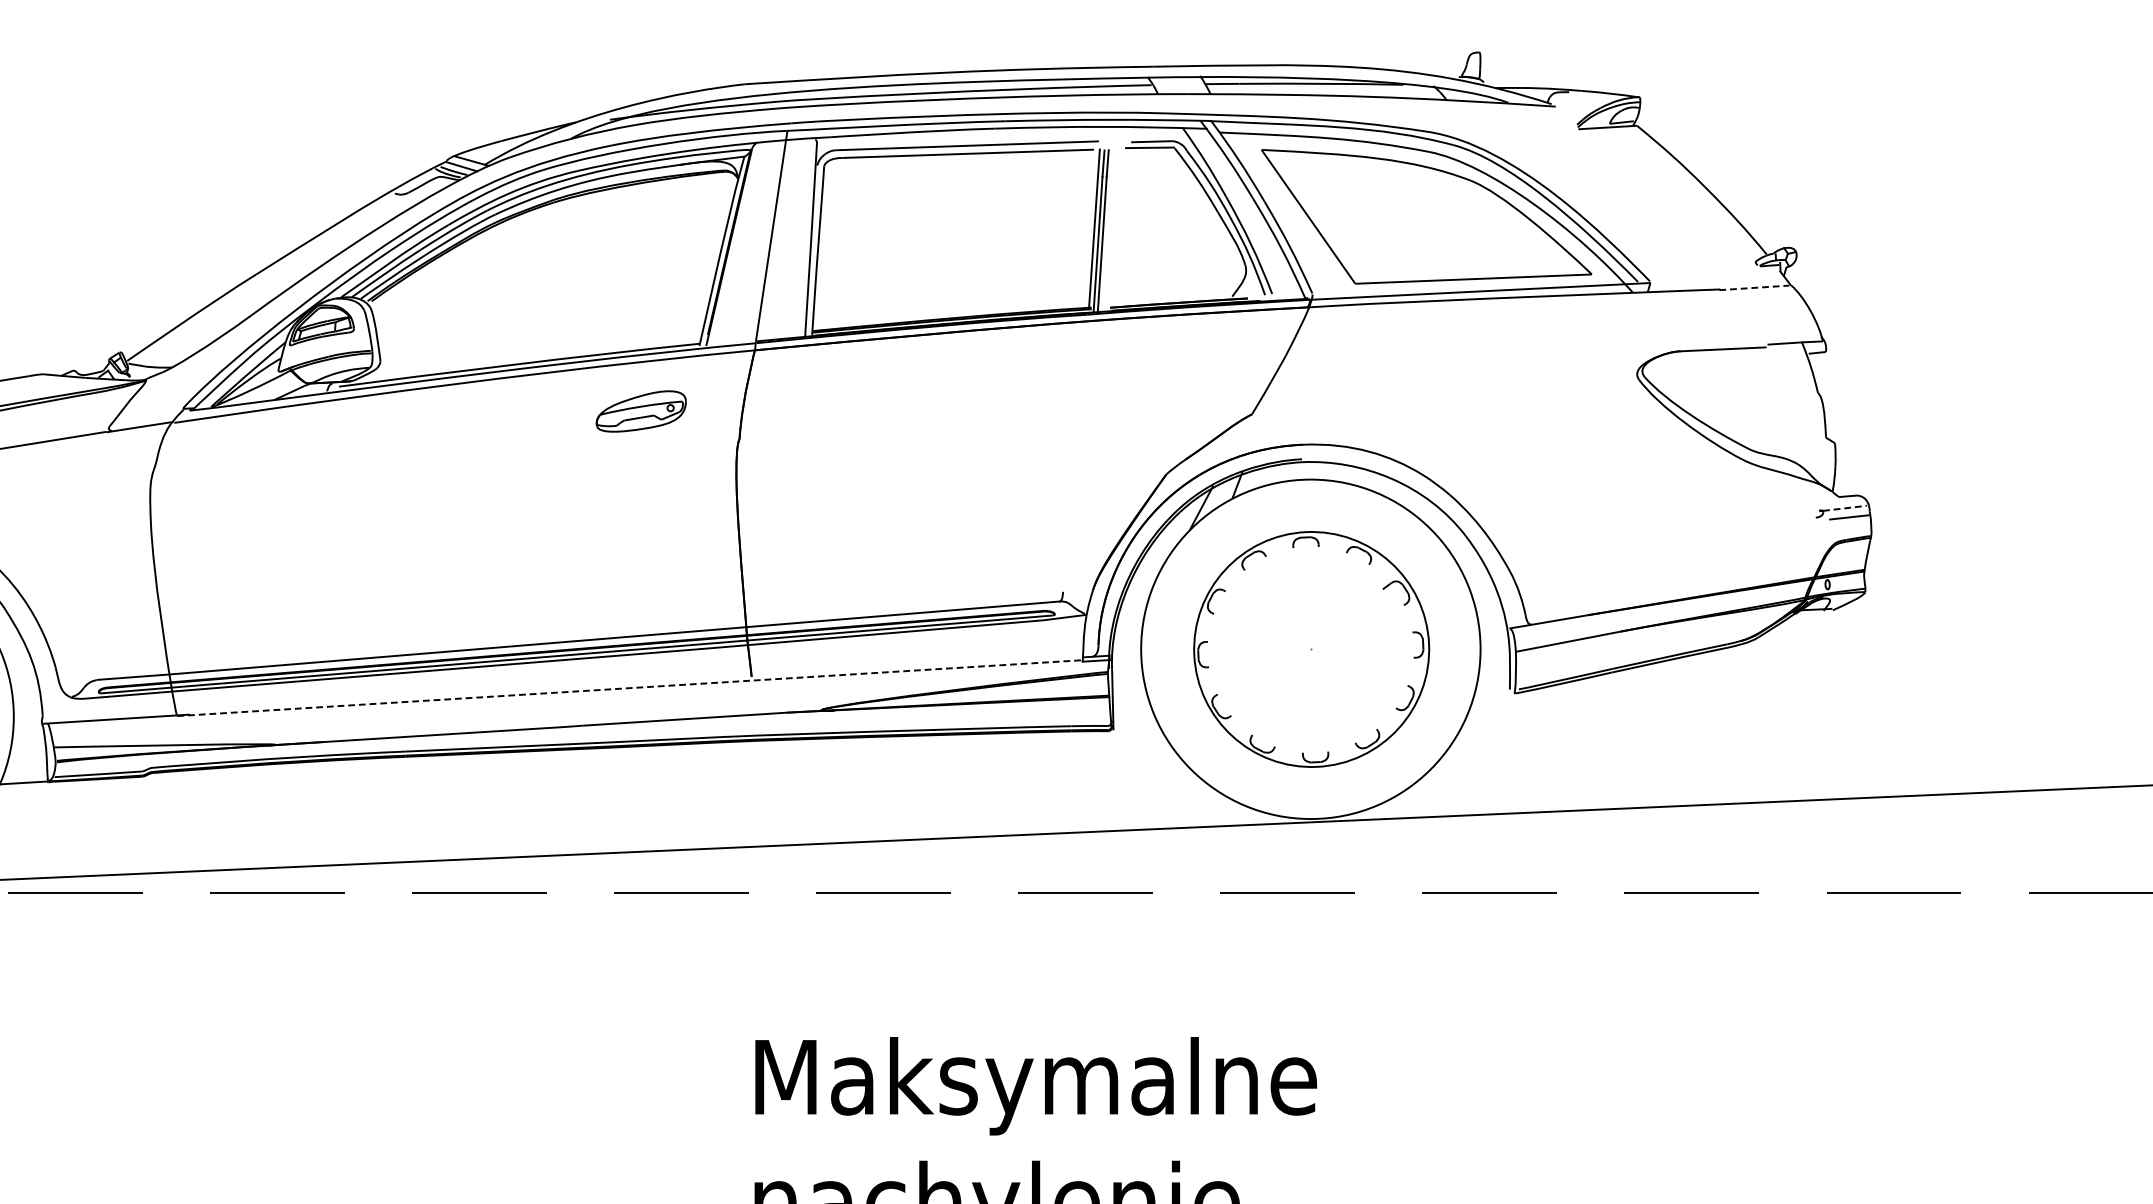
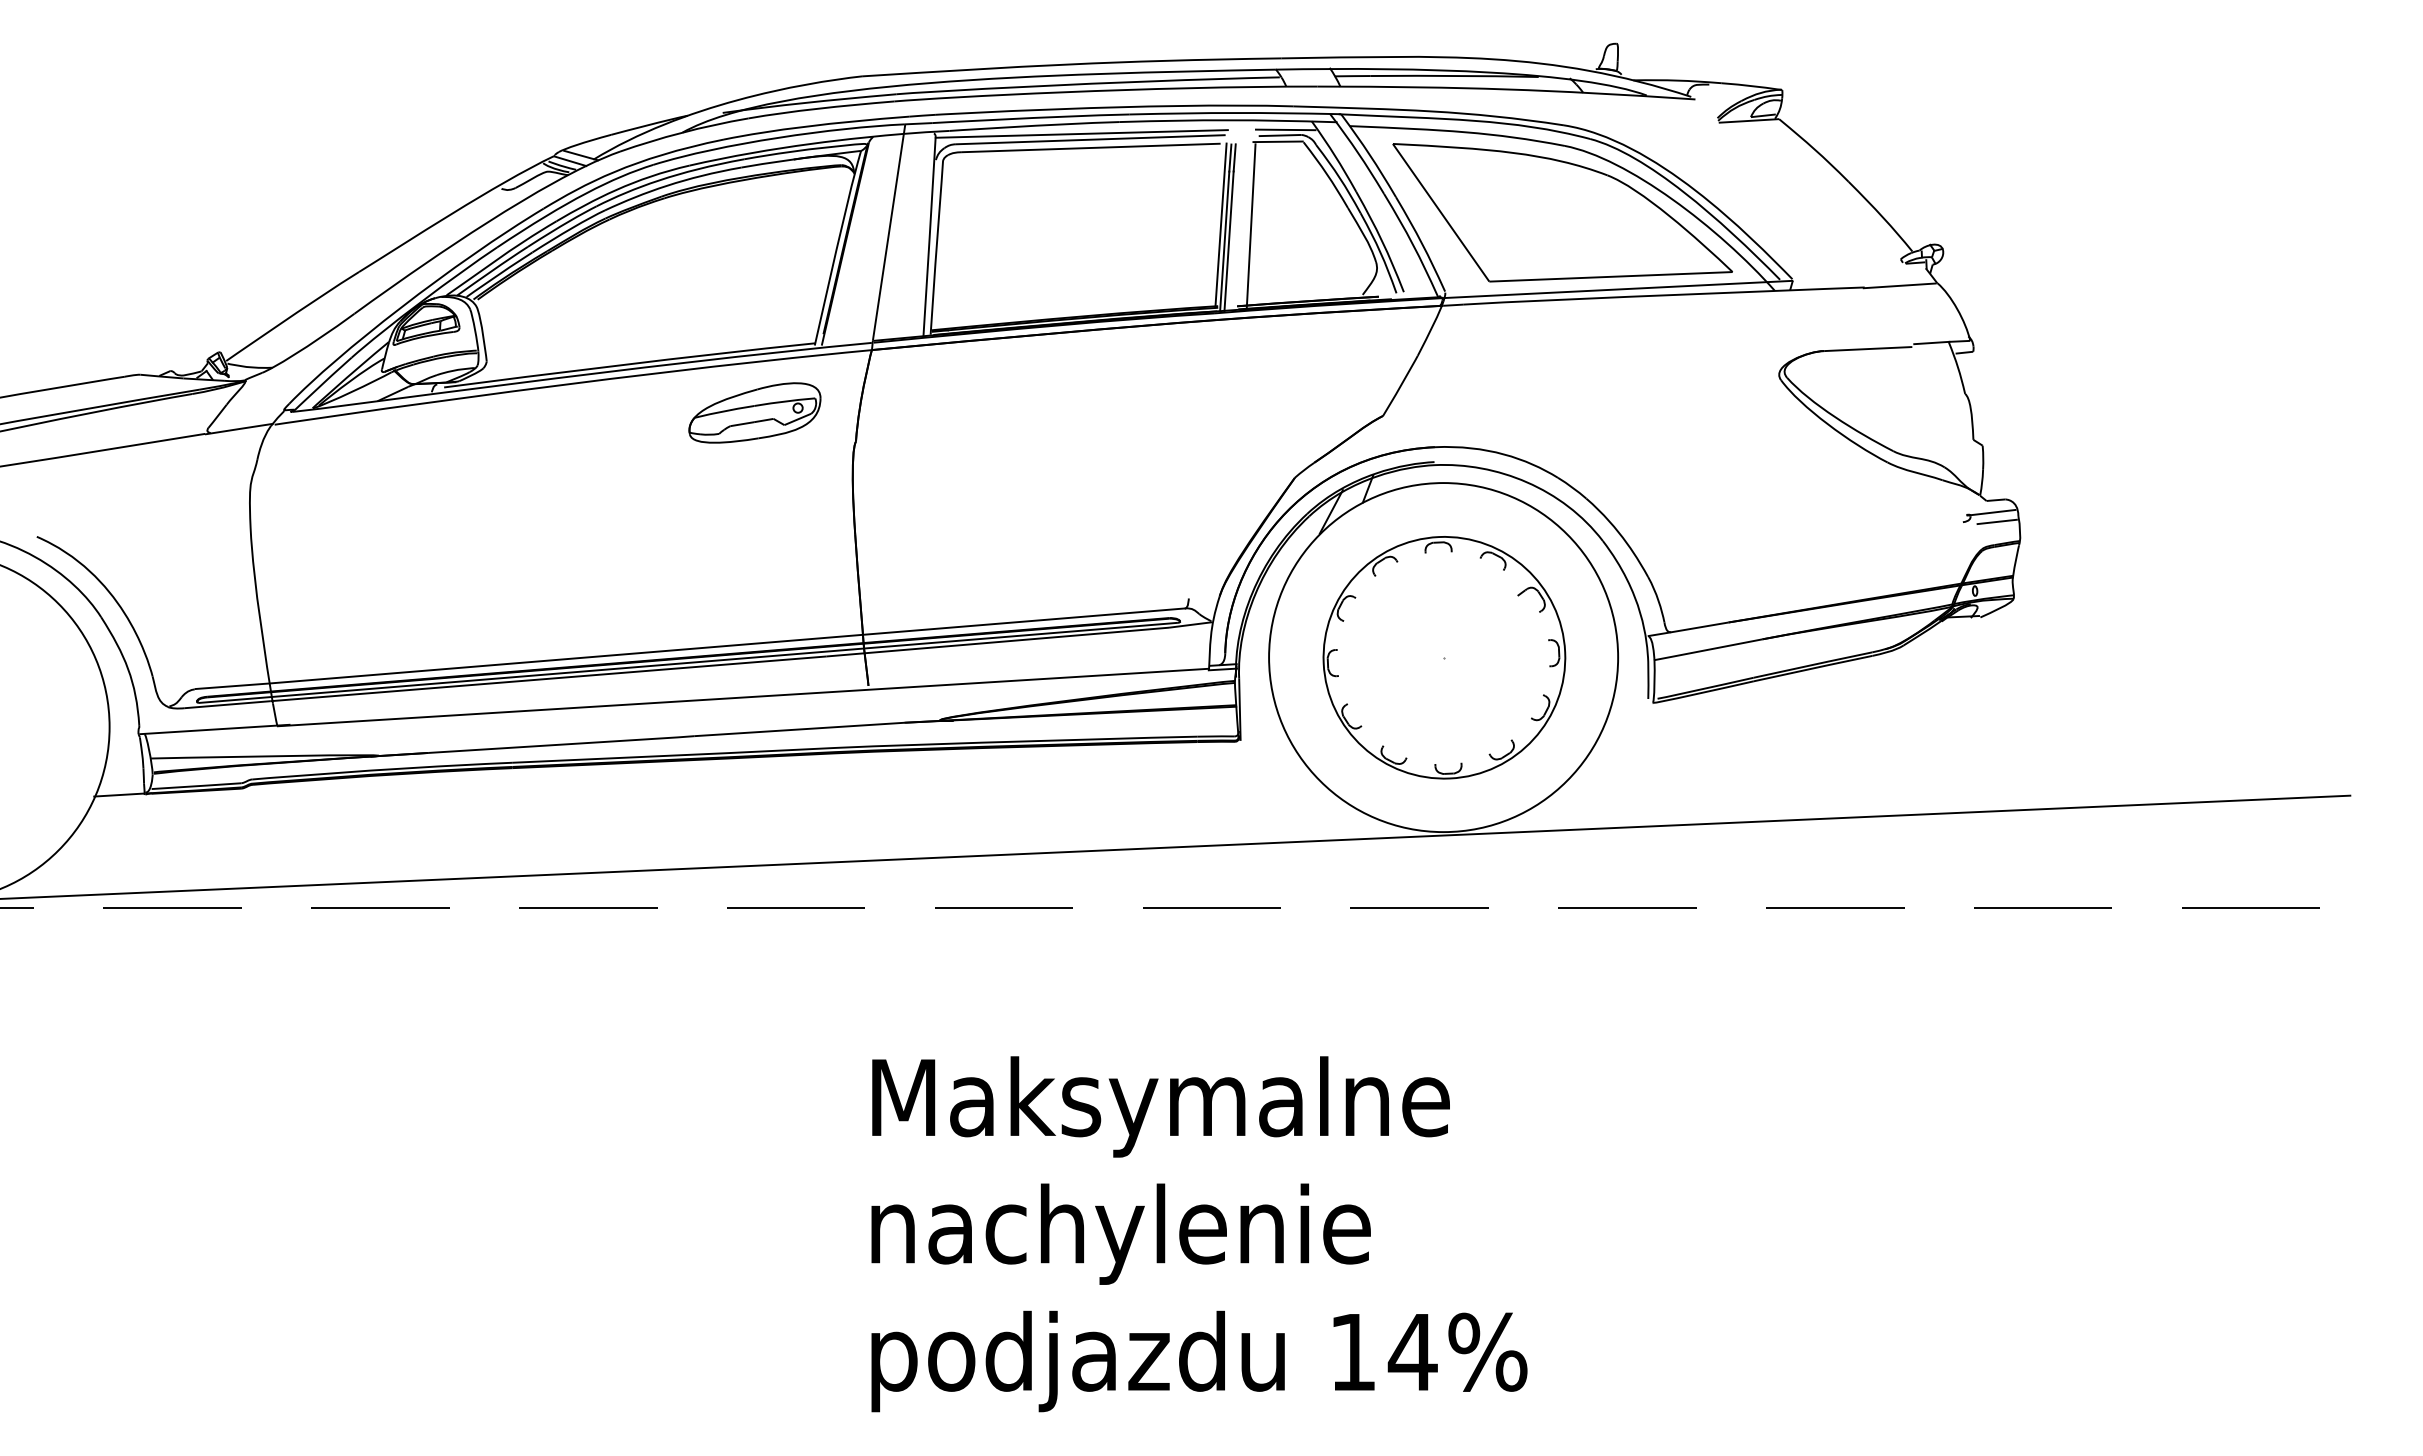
line: (1157, 135) -> (1285, 129), added
line: (958, 139) -> (1081, 133), added
line: (1123, 230) -> (1250, 226), added
line: (1755, 287) -> (1900, 285), dashed -> solid
part: (640, 411) -> (754, 412), size x1.43
line: (1844, 508) -> (1992, 512), dashed -> solid
line: (630, 688) -> (743, 697), dashed -> solid

